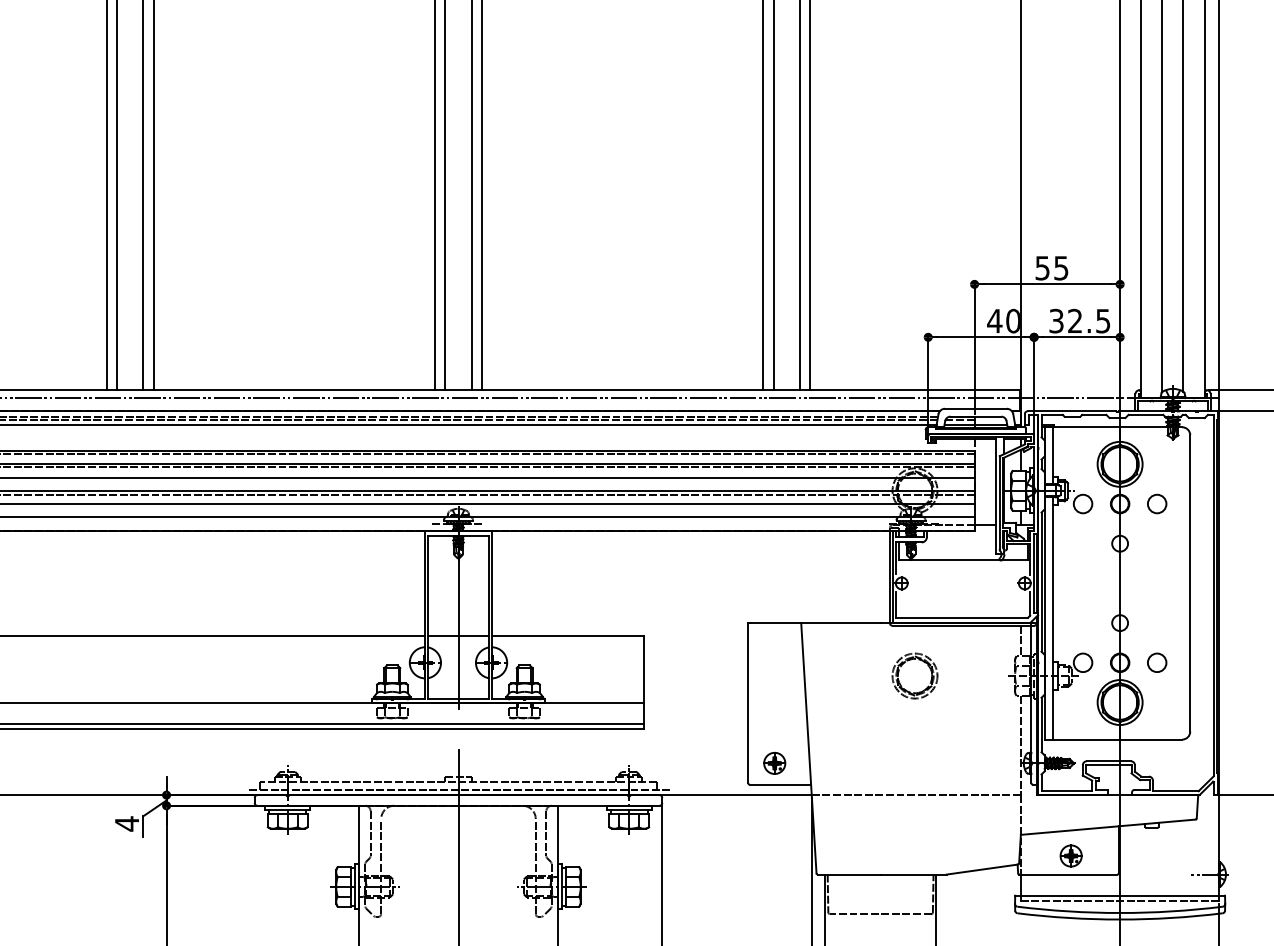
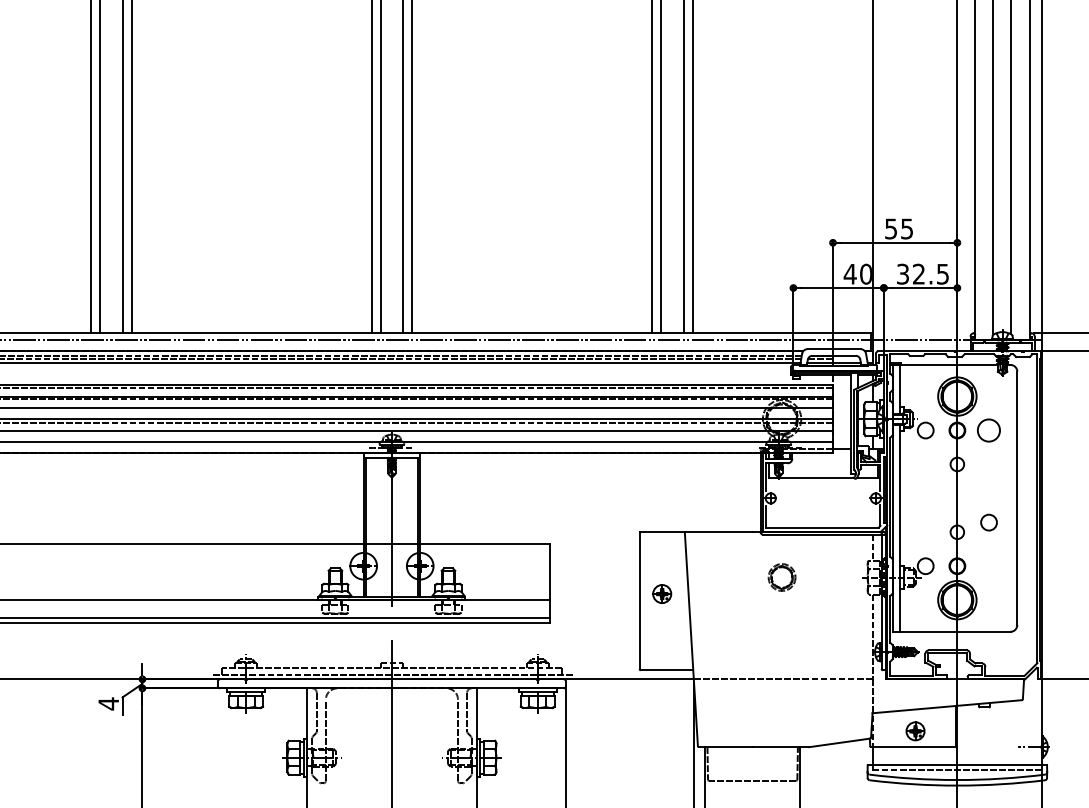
circle: (1157, 503) -> (989, 430), size x1.4
circle: (1157, 662) -> (989, 522), moved
part: (914, 675) -> (781, 577), size x0.7
part: (774, 762) -> (662, 593), moved

